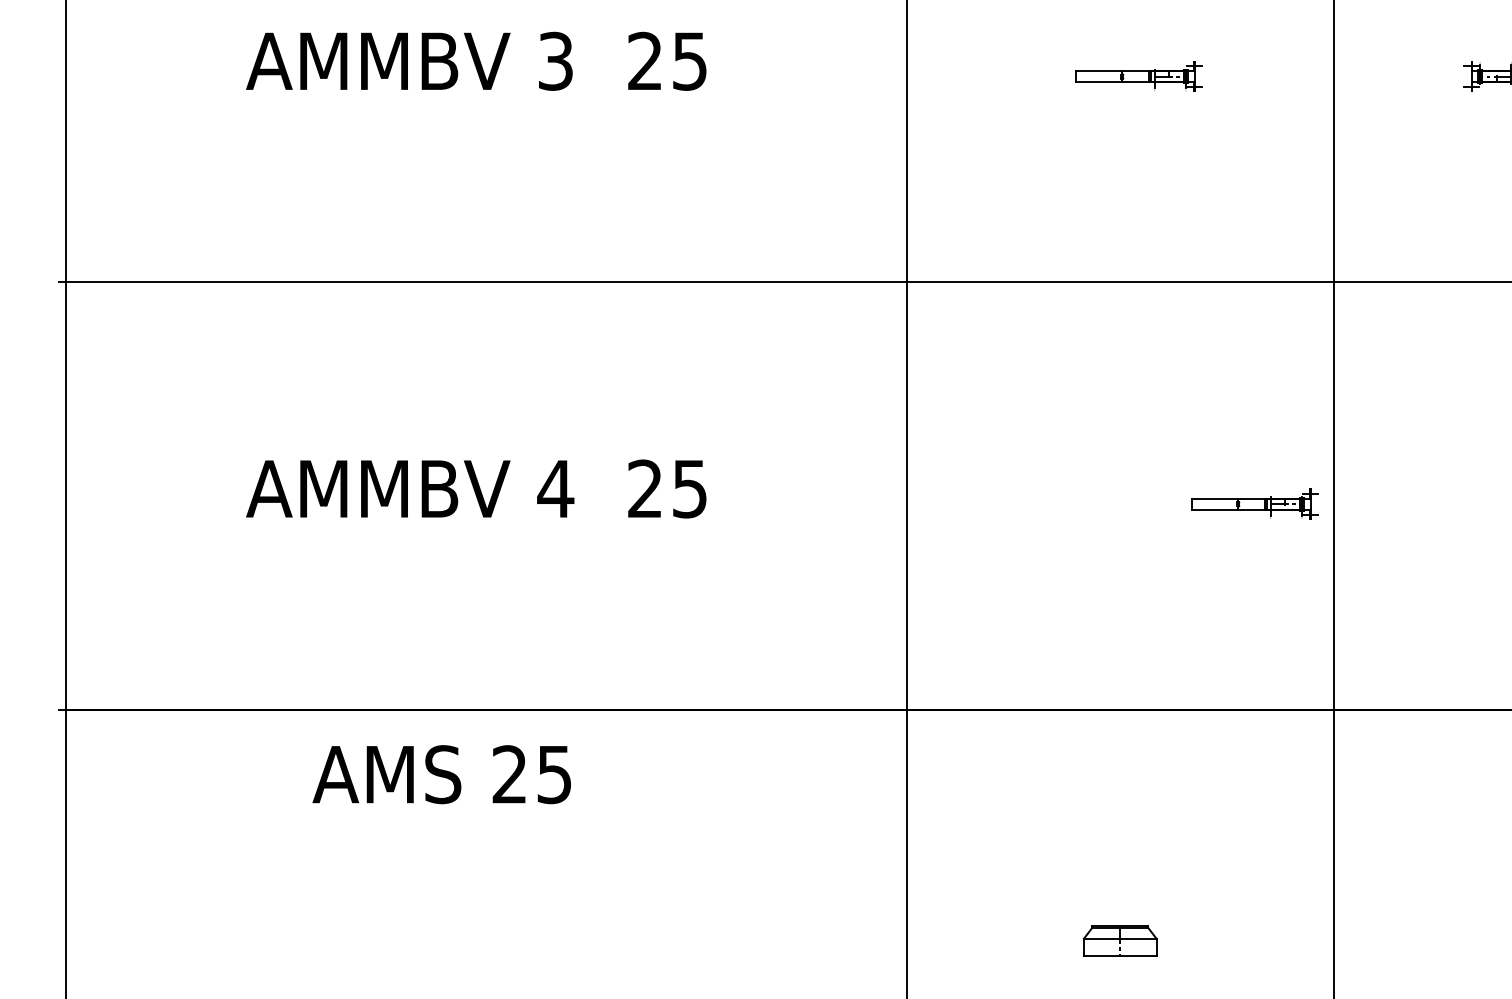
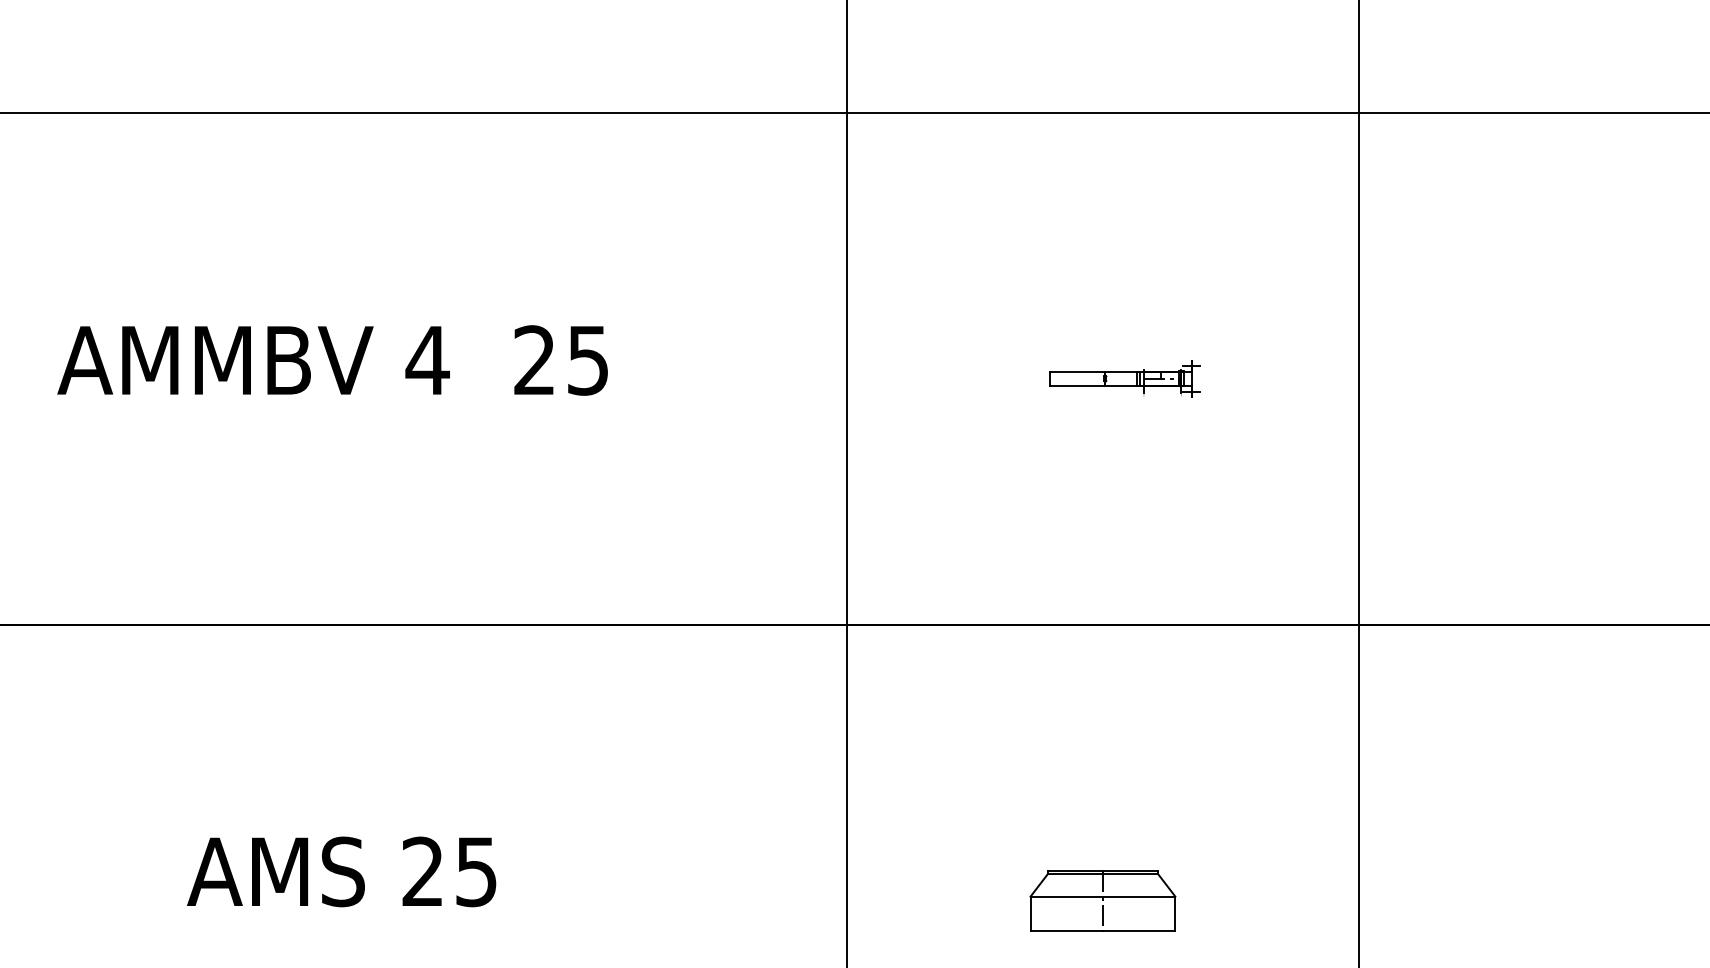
part: (1254, 503) -> (1124, 377), moved
text: (441, 774) -> (341, 871), moved
part: (1119, 940) -> (1101, 900), size x1.67

